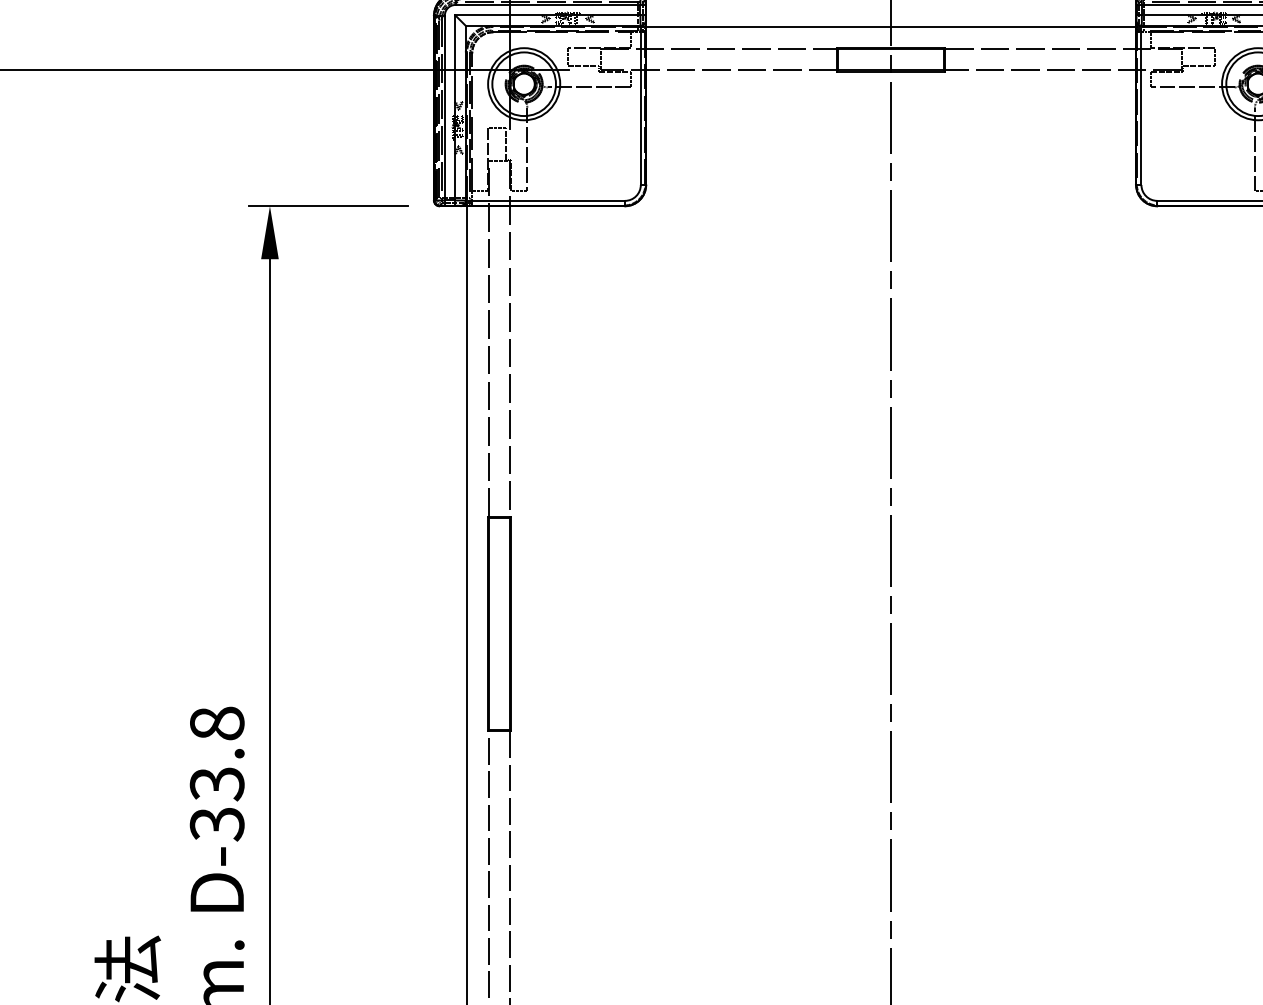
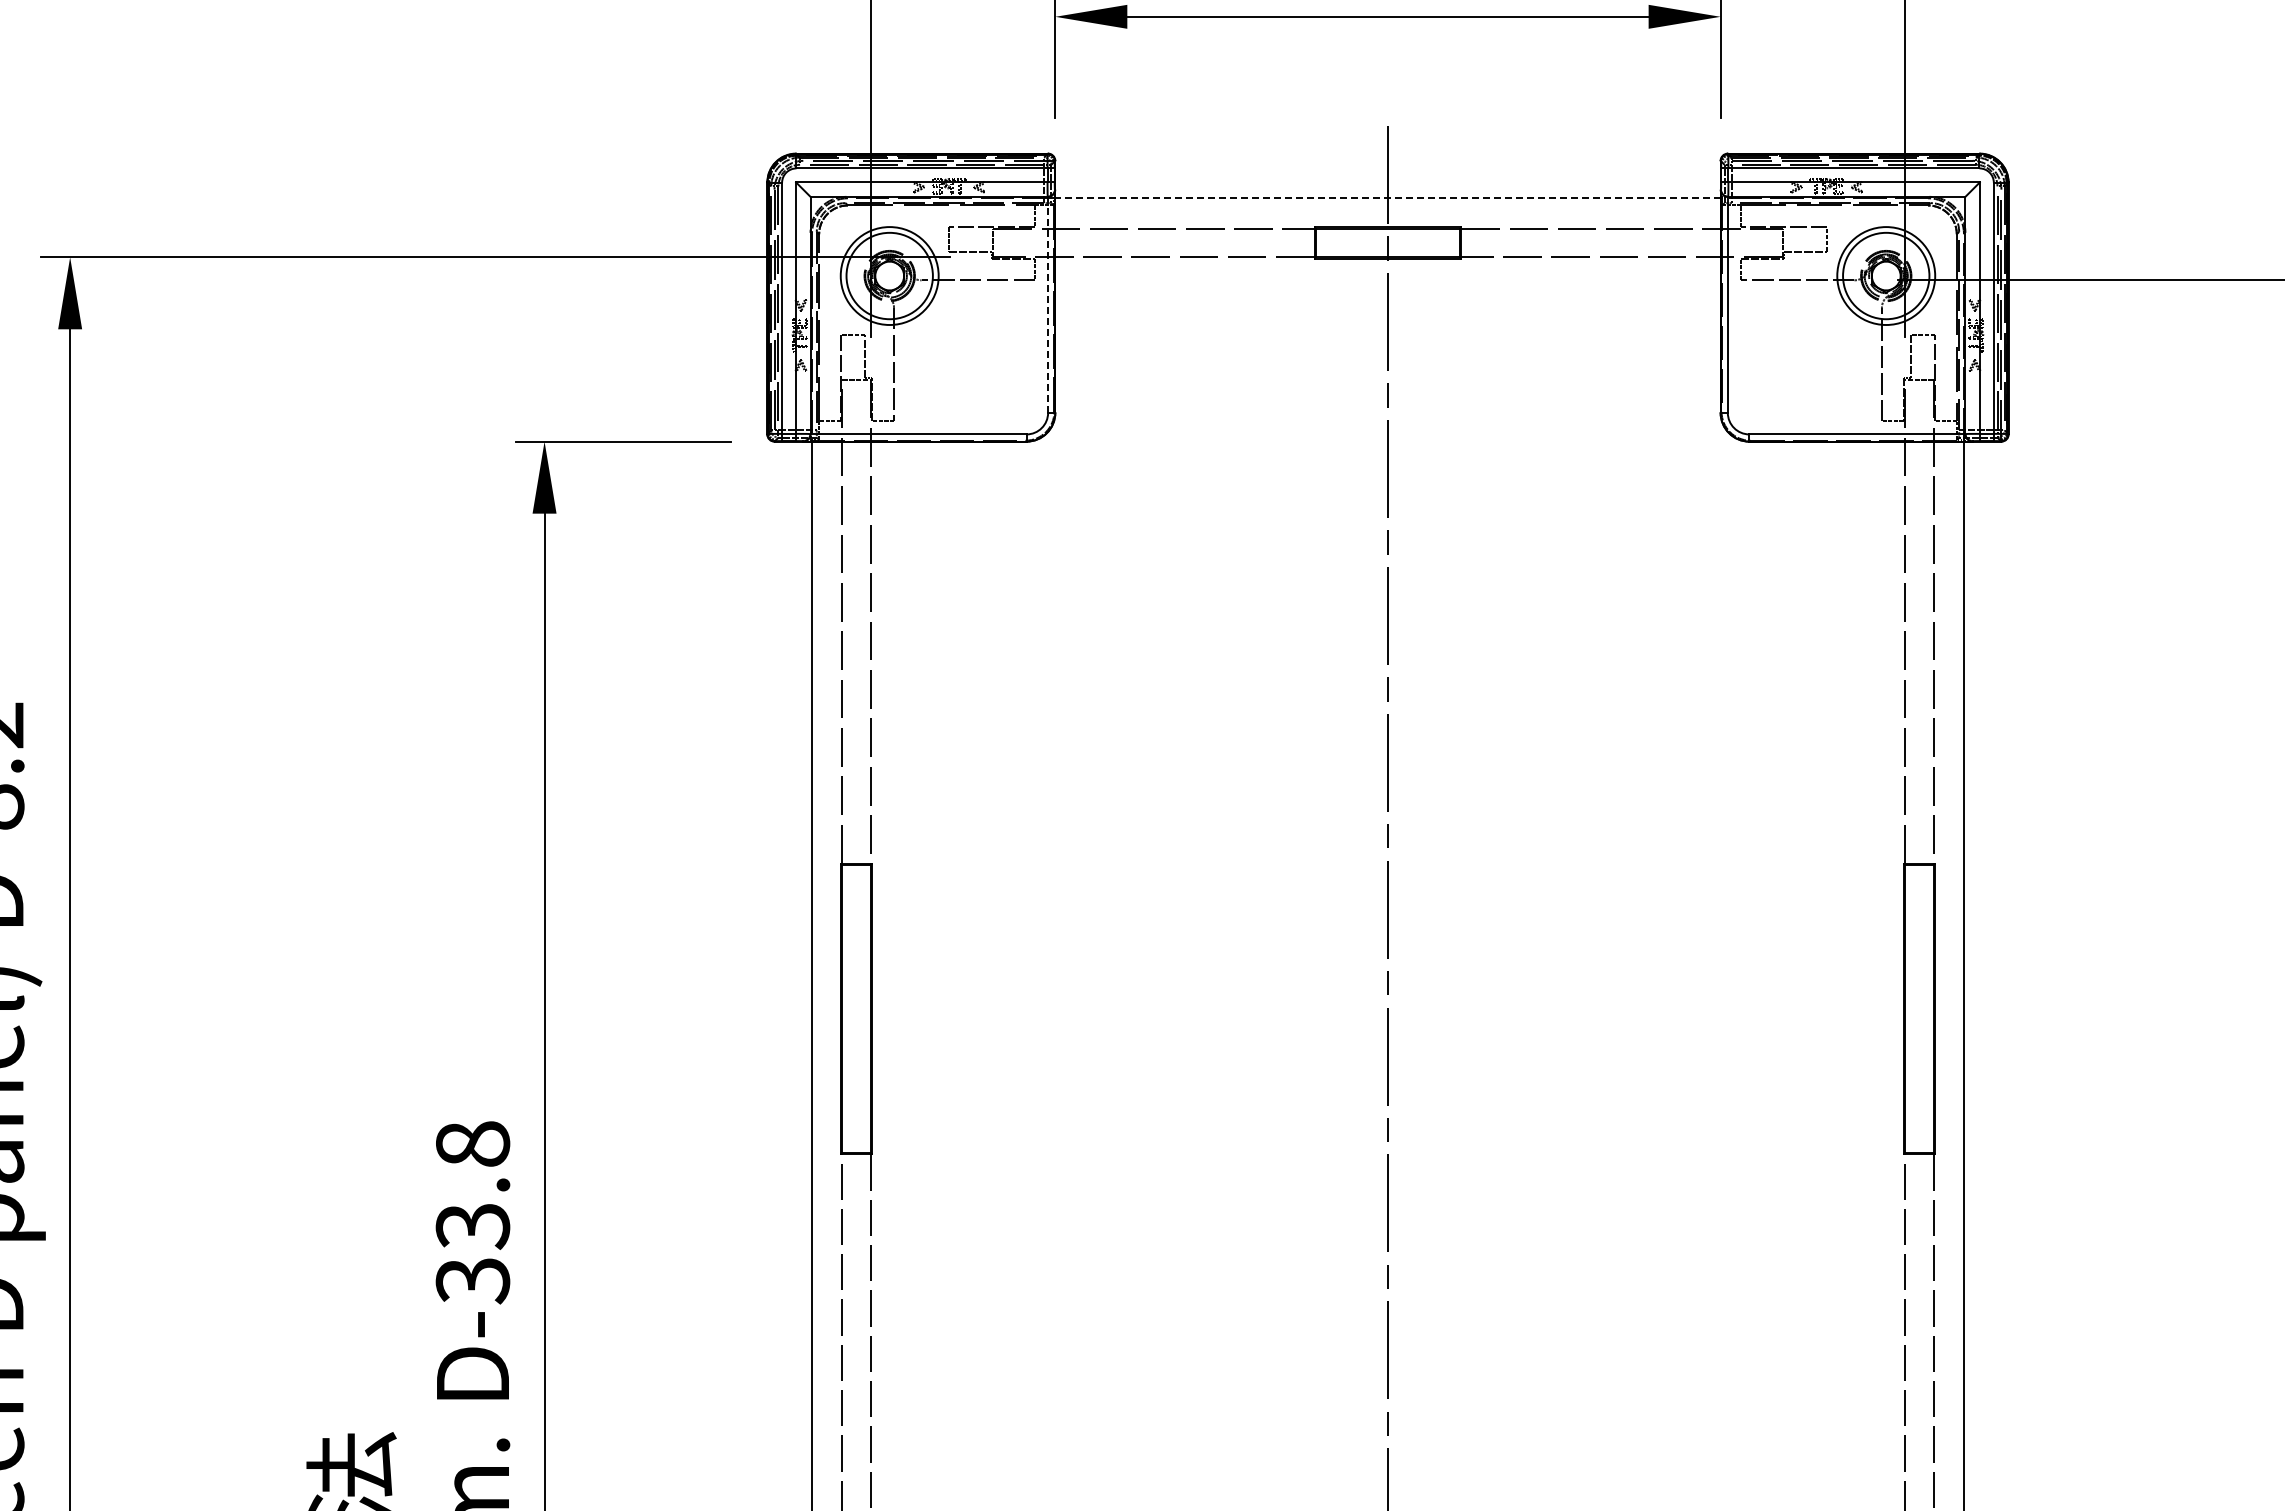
line: (890, 27) -> (1387, 198), solid -> dashed
line: (641, 105) -> (1048, 305), solid -> dashed

